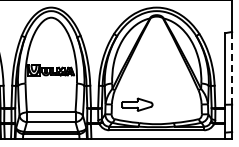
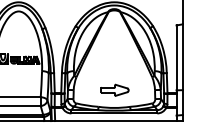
line: (232, 67) -> (182, 56), dashed -> solid
part: (137, 104) -> (115, 90), moved

